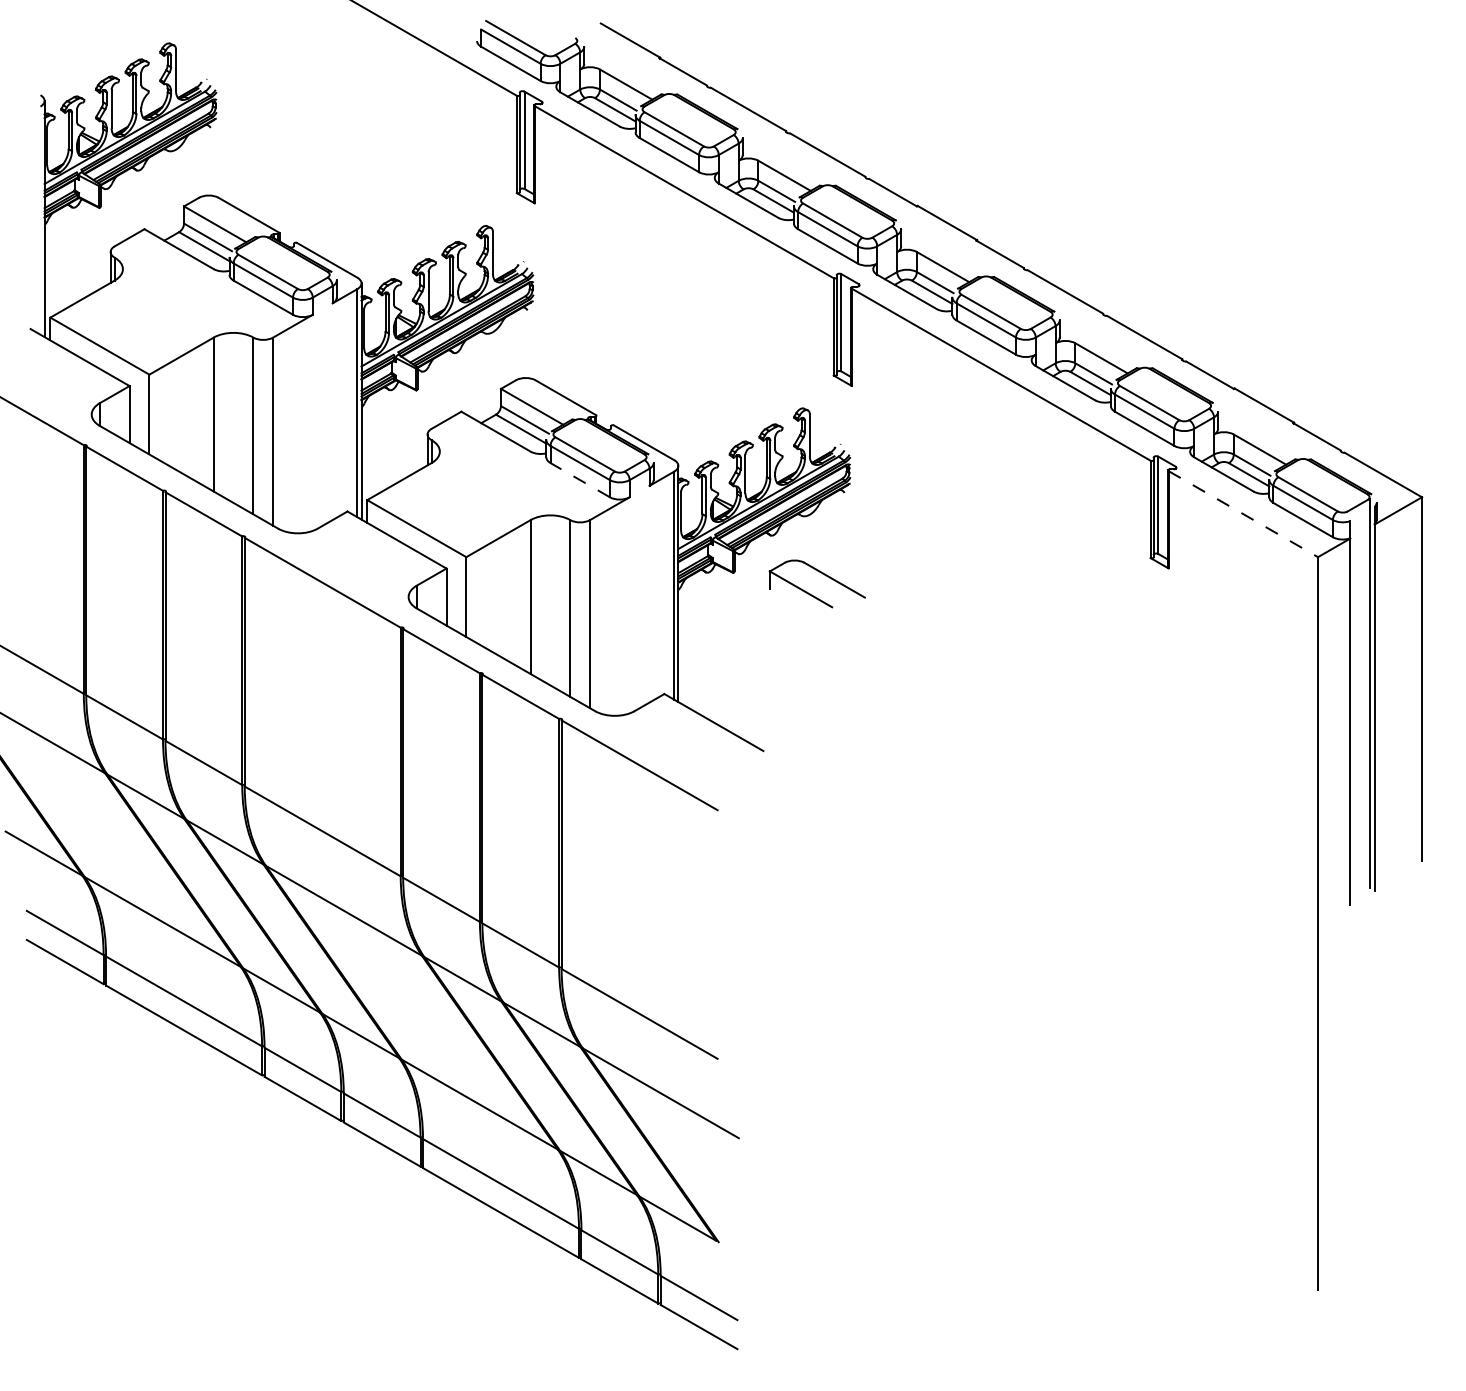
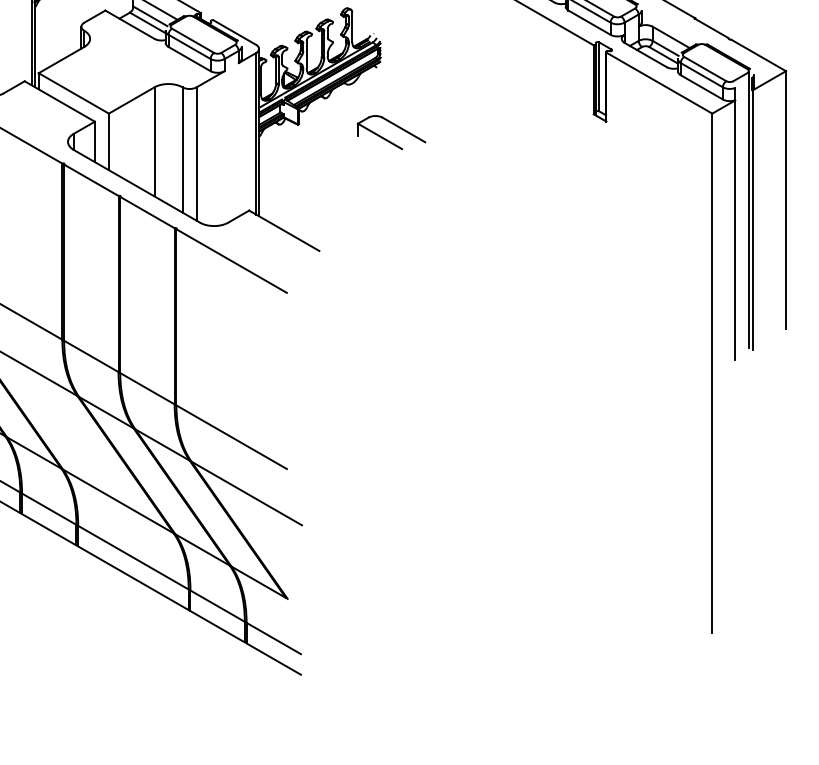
line: (579, 479) -> (189, 58), dashed -> solid
line: (1243, 514) -> (659, 83), dashed -> solid
part: (820, 573) -> (393, 125), moved

